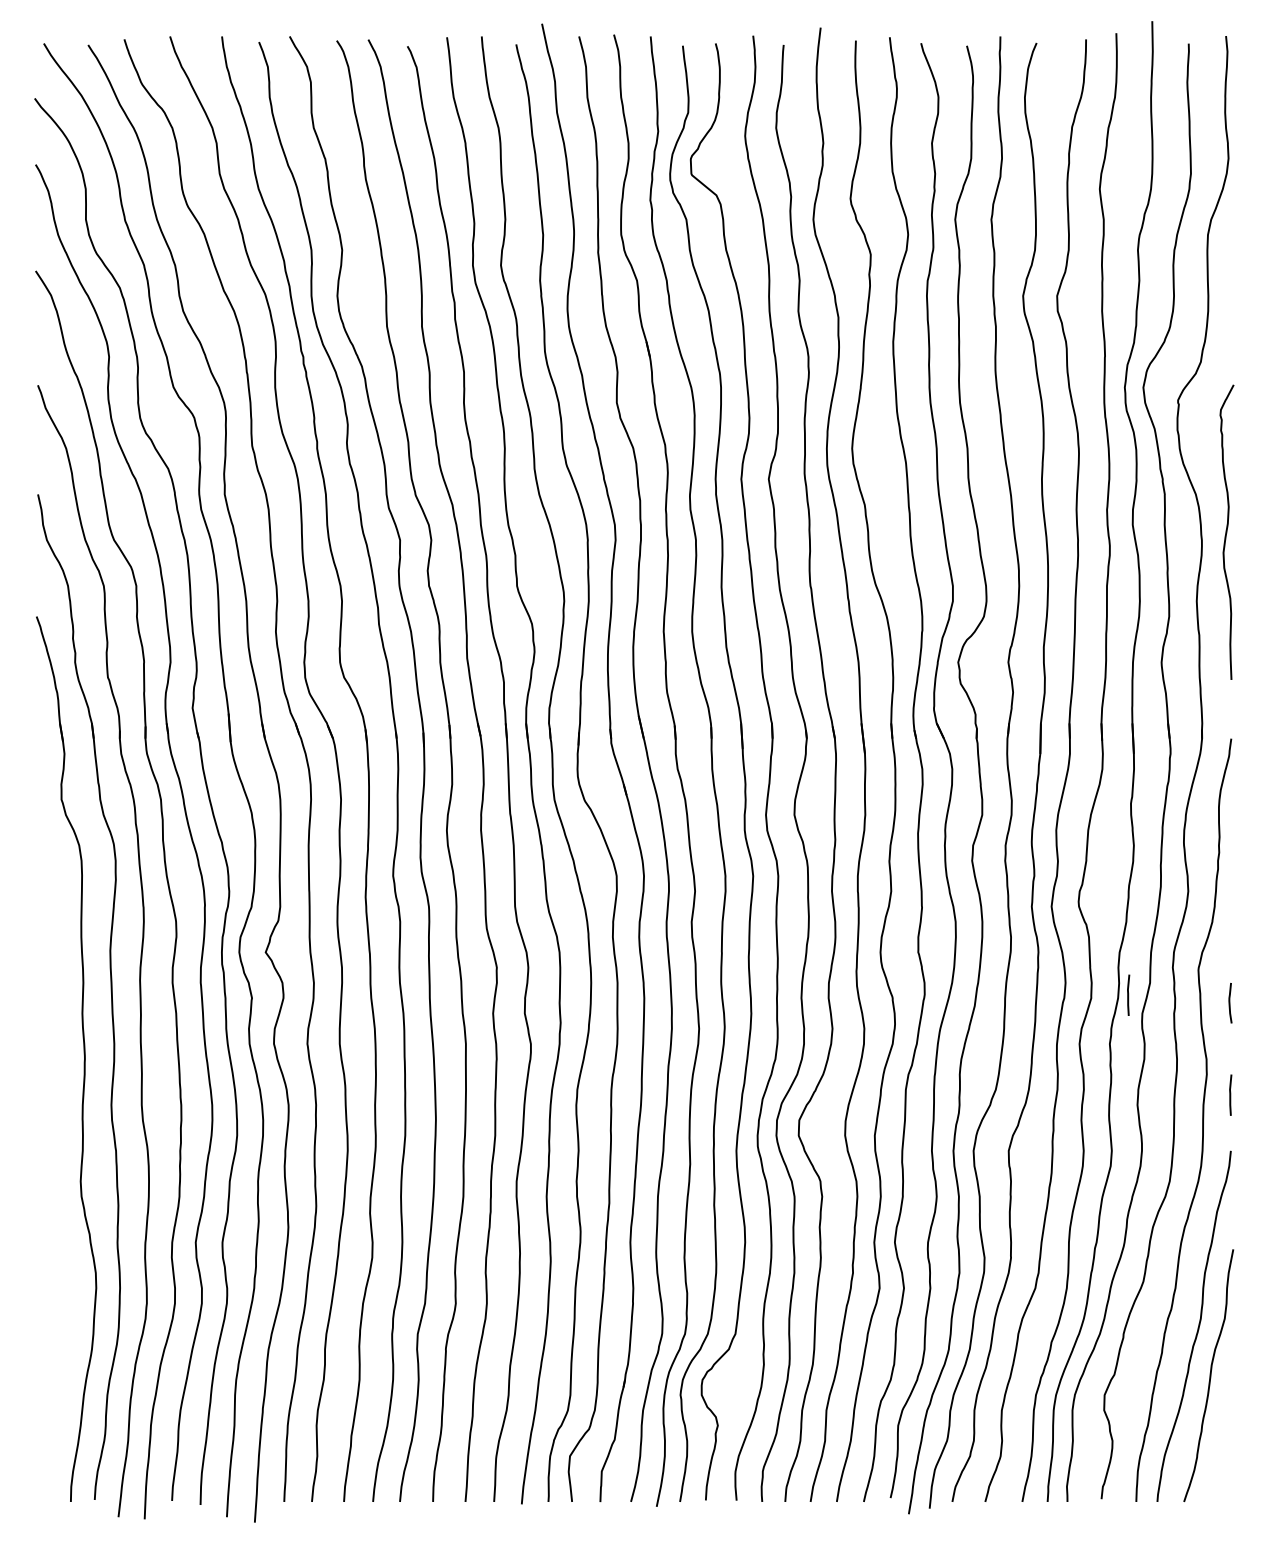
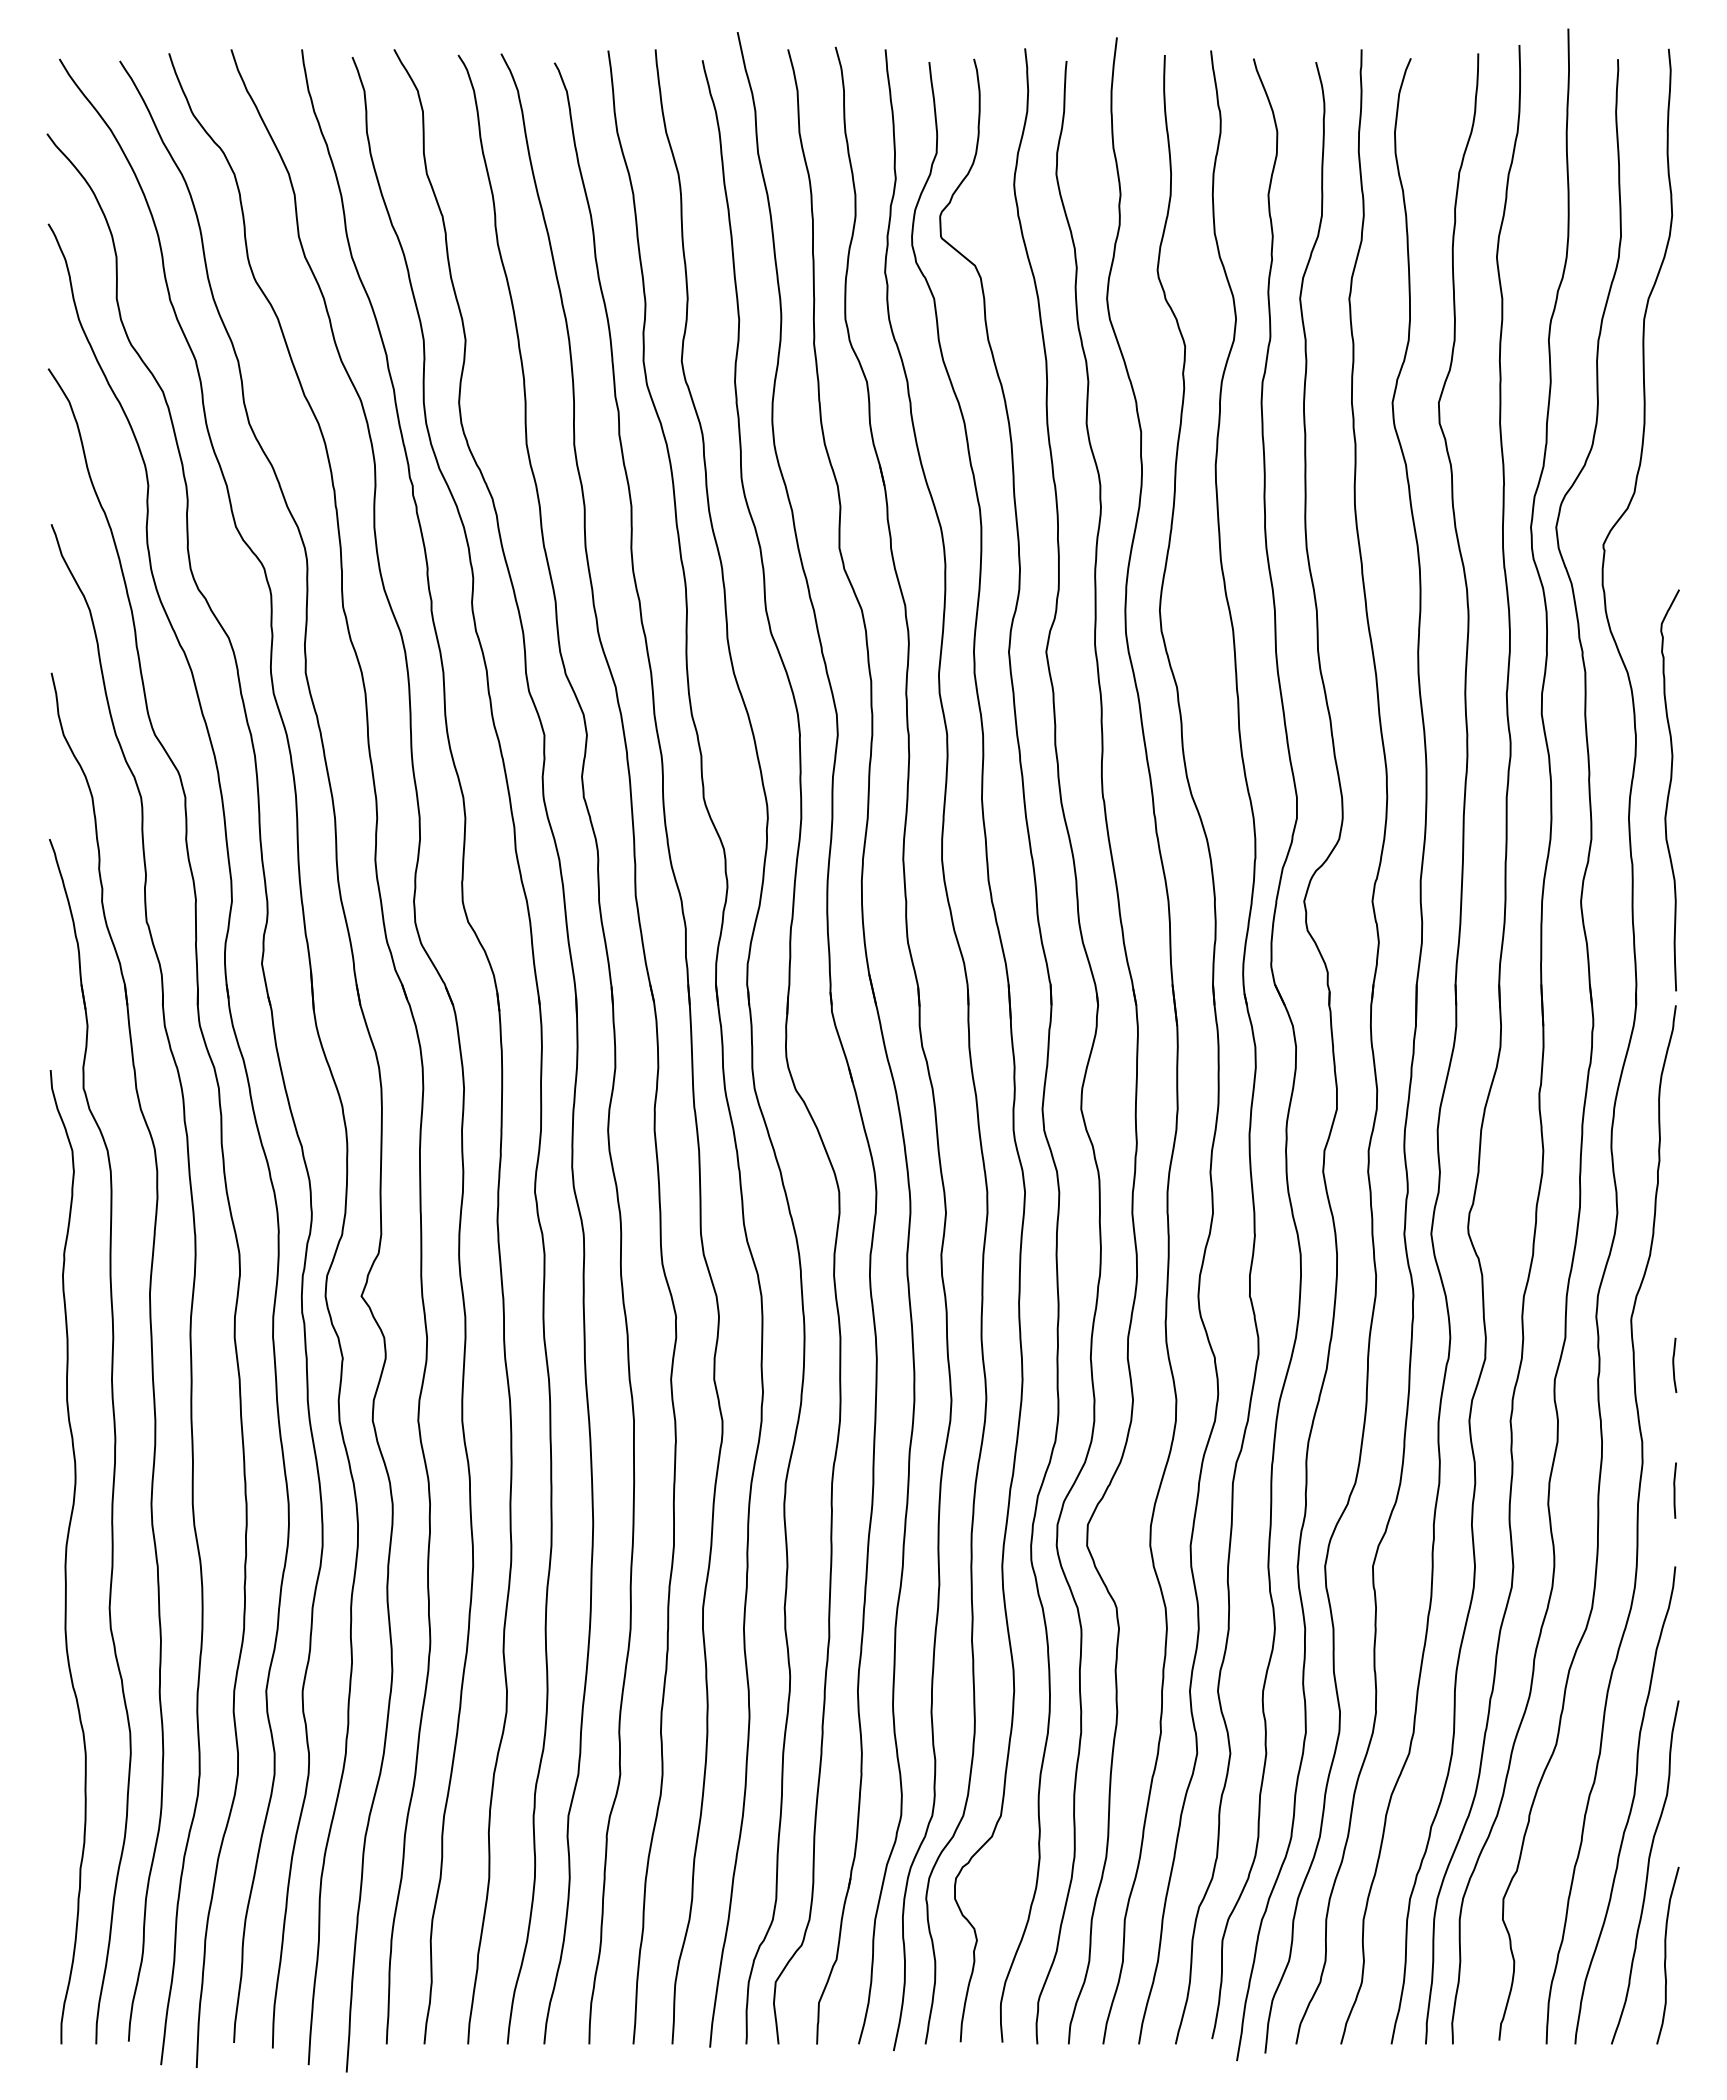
curve: (1226, 532) -> (1669, 790), moved
line: (1128, 995) -> (1535, 1354), removed
curve: (49, 1144) -> (66, 1557), added
curve: (1224, 1436) -> (1666, 1955), added

